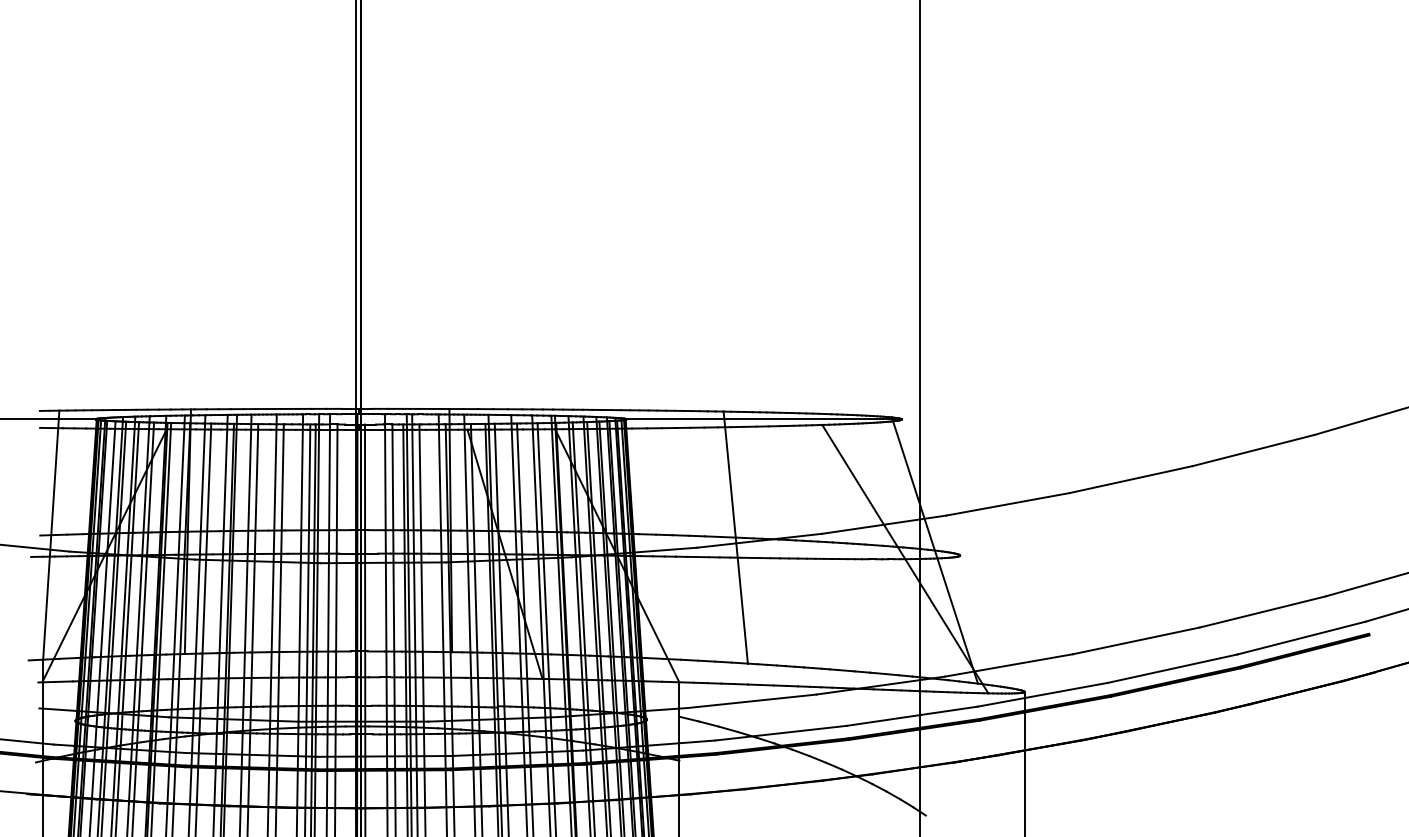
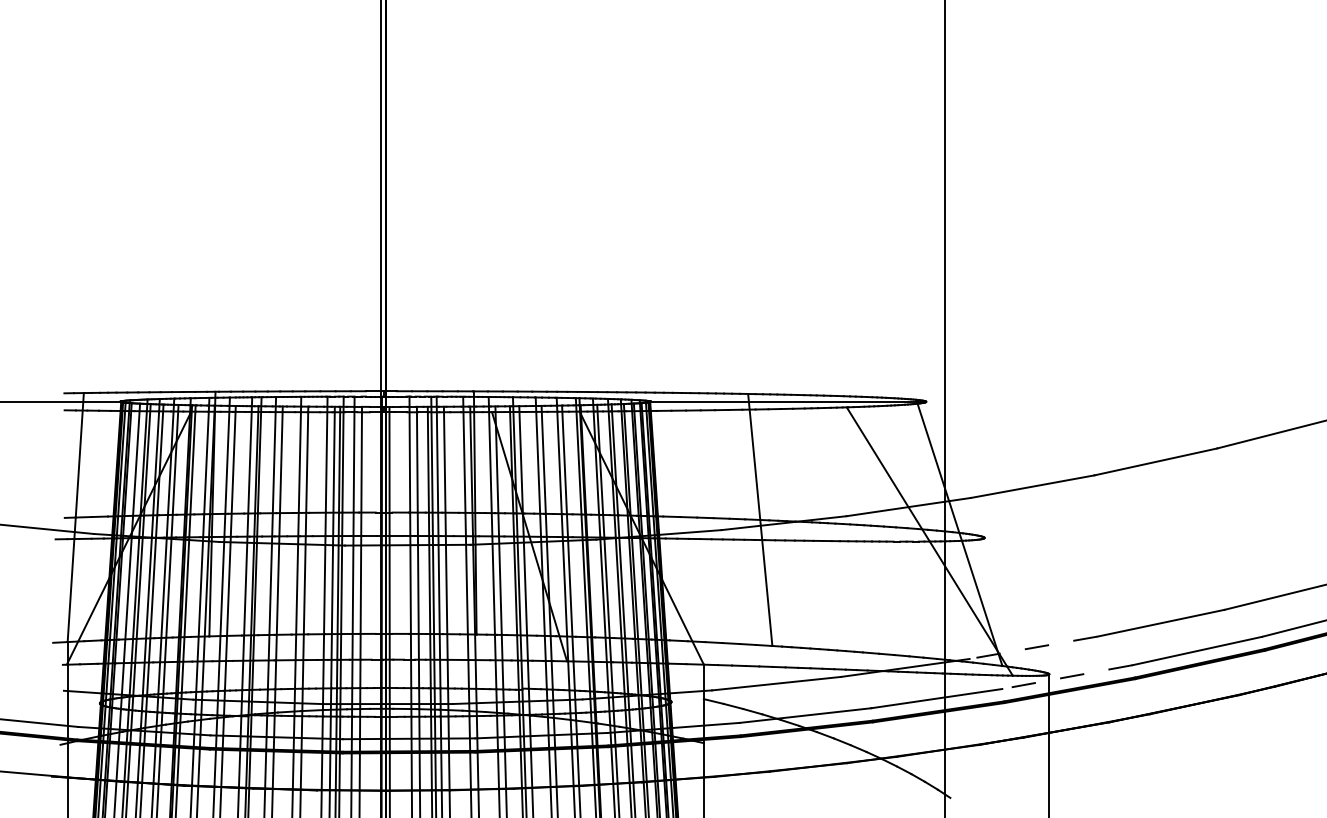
line: (1009, 665) -> (1034, 647), solid -> dashed
line: (1042, 694) -> (1067, 676), solid -> dashed

